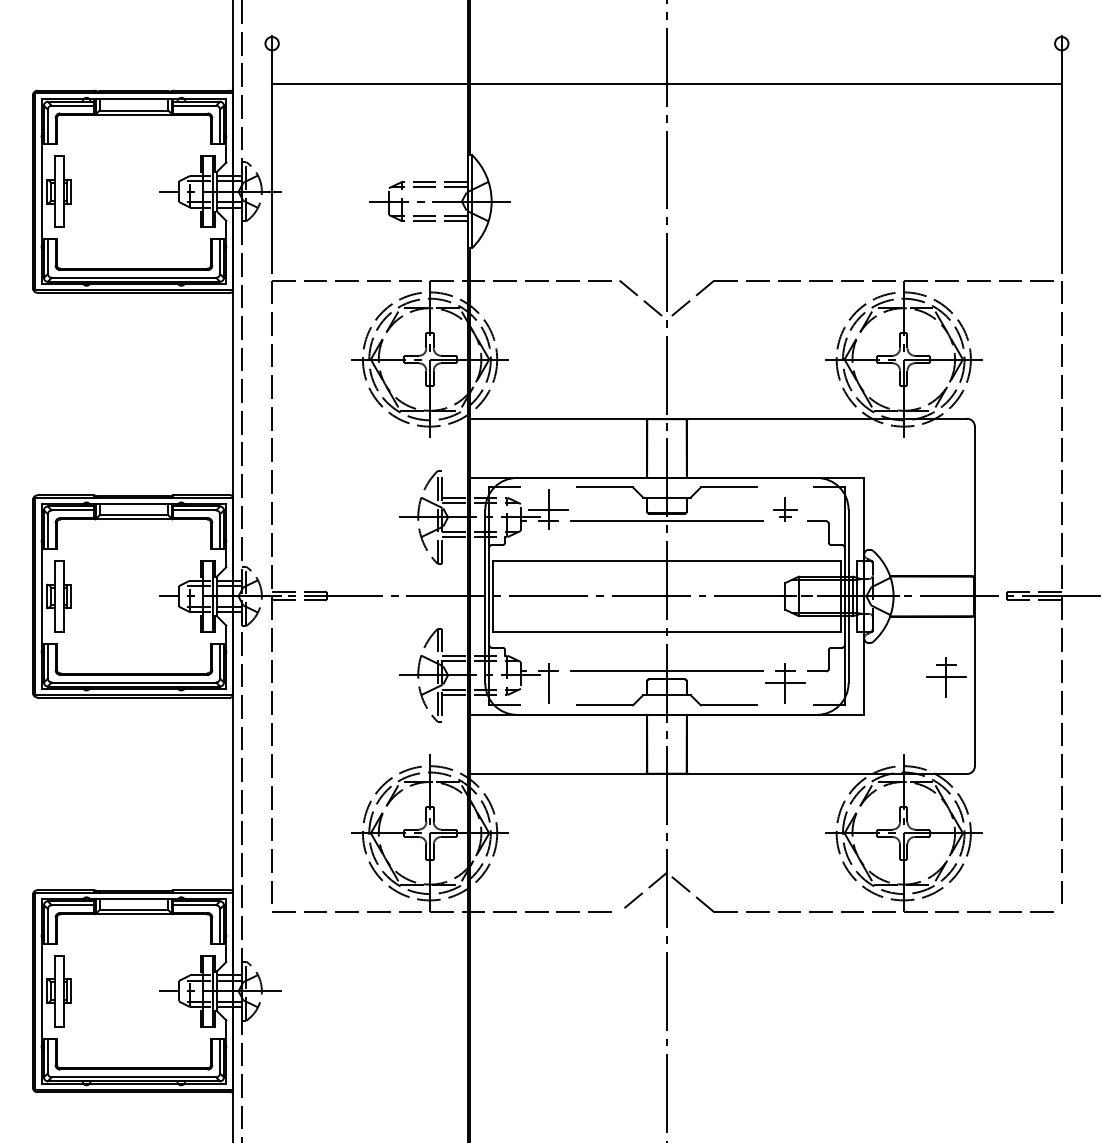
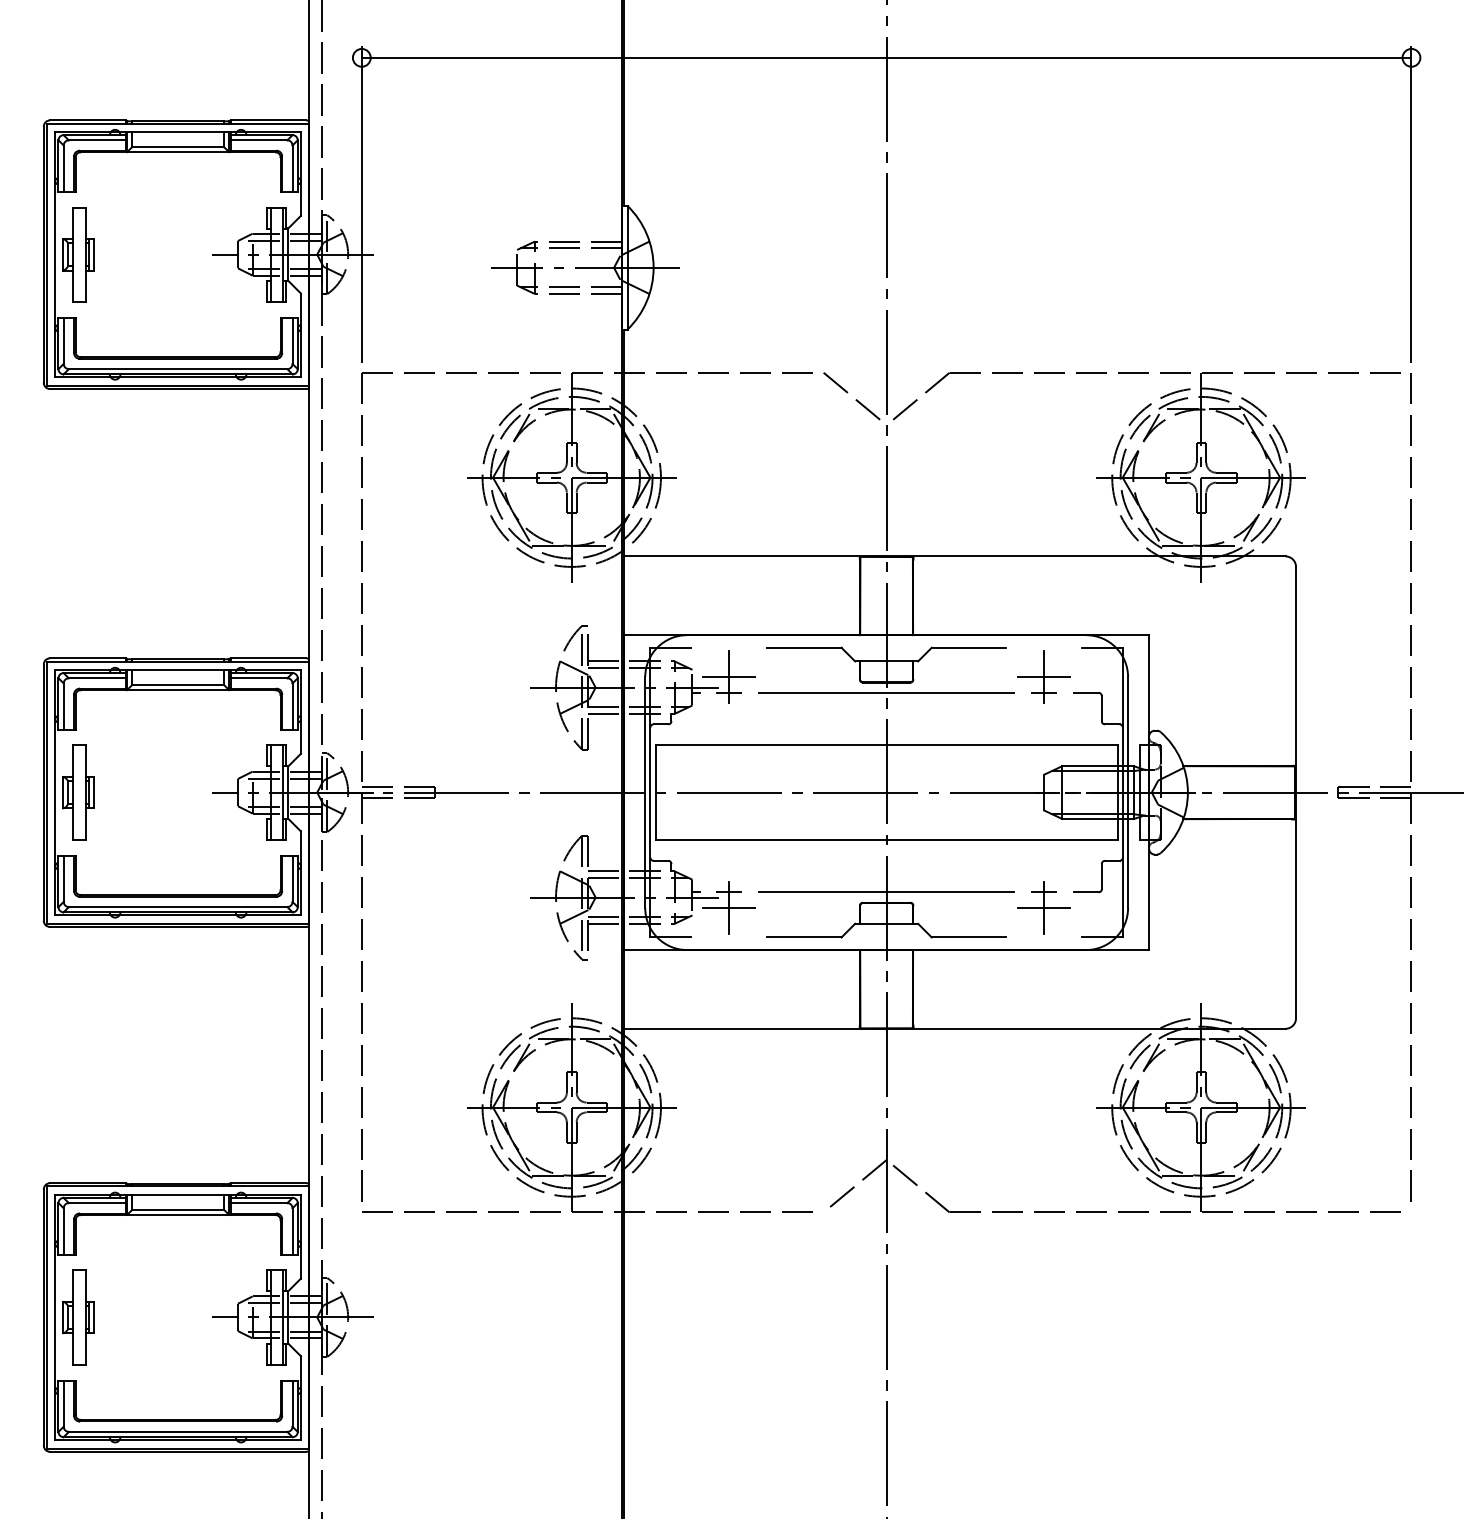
line: (666, 83) -> (886, 57), moved
part: (785, 509) -> (1044, 677), size x1.67
part: (946, 677) -> (1258, 900), removed
line: (548, 683) -> (729, 908), added

